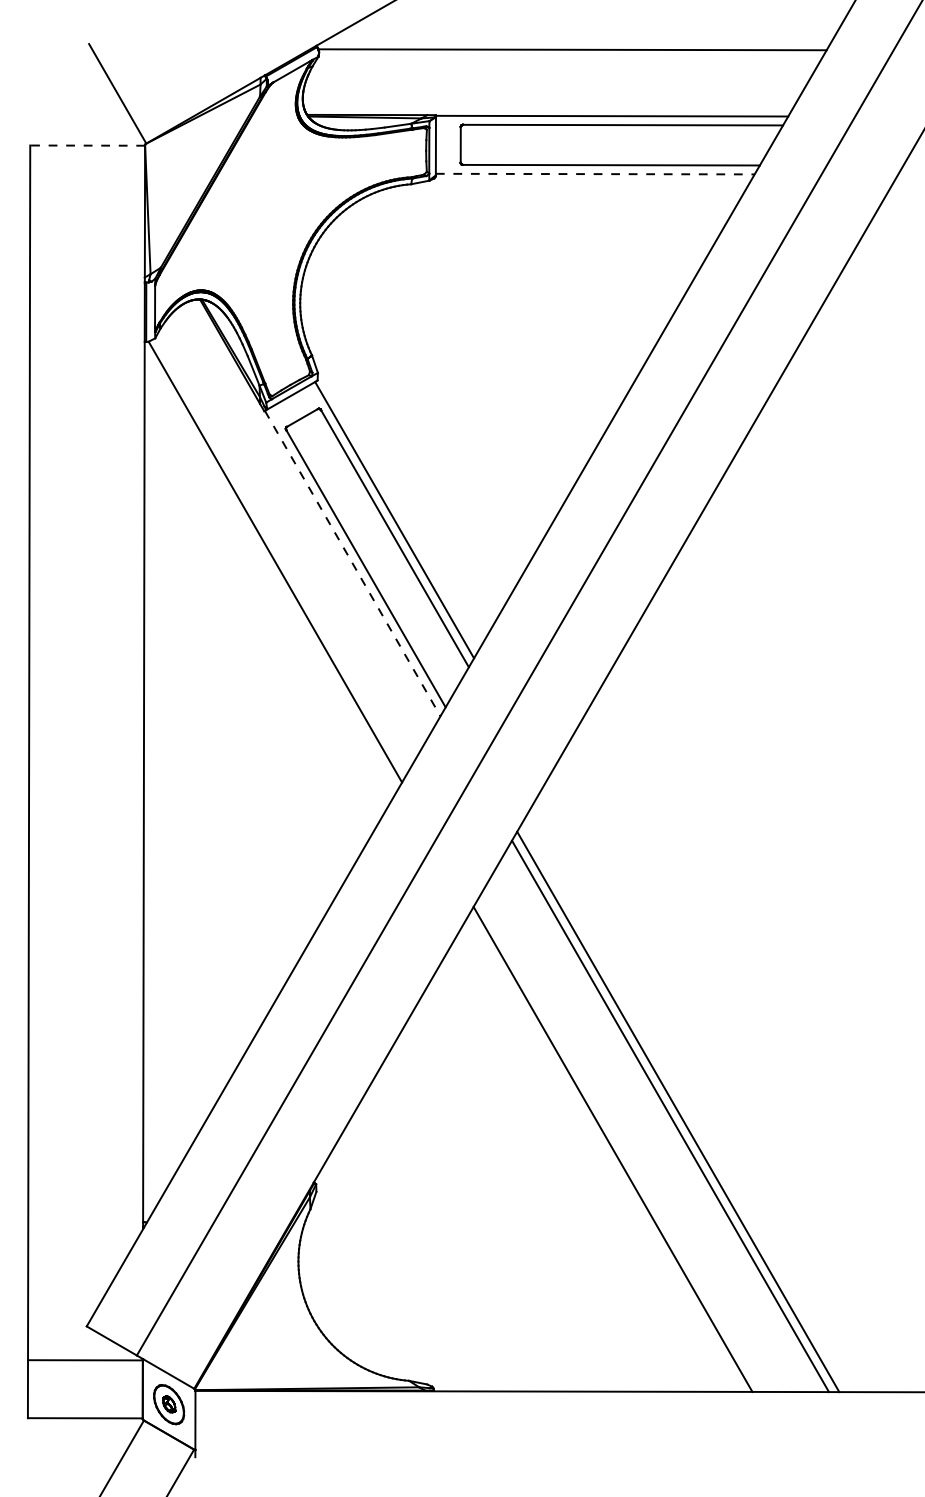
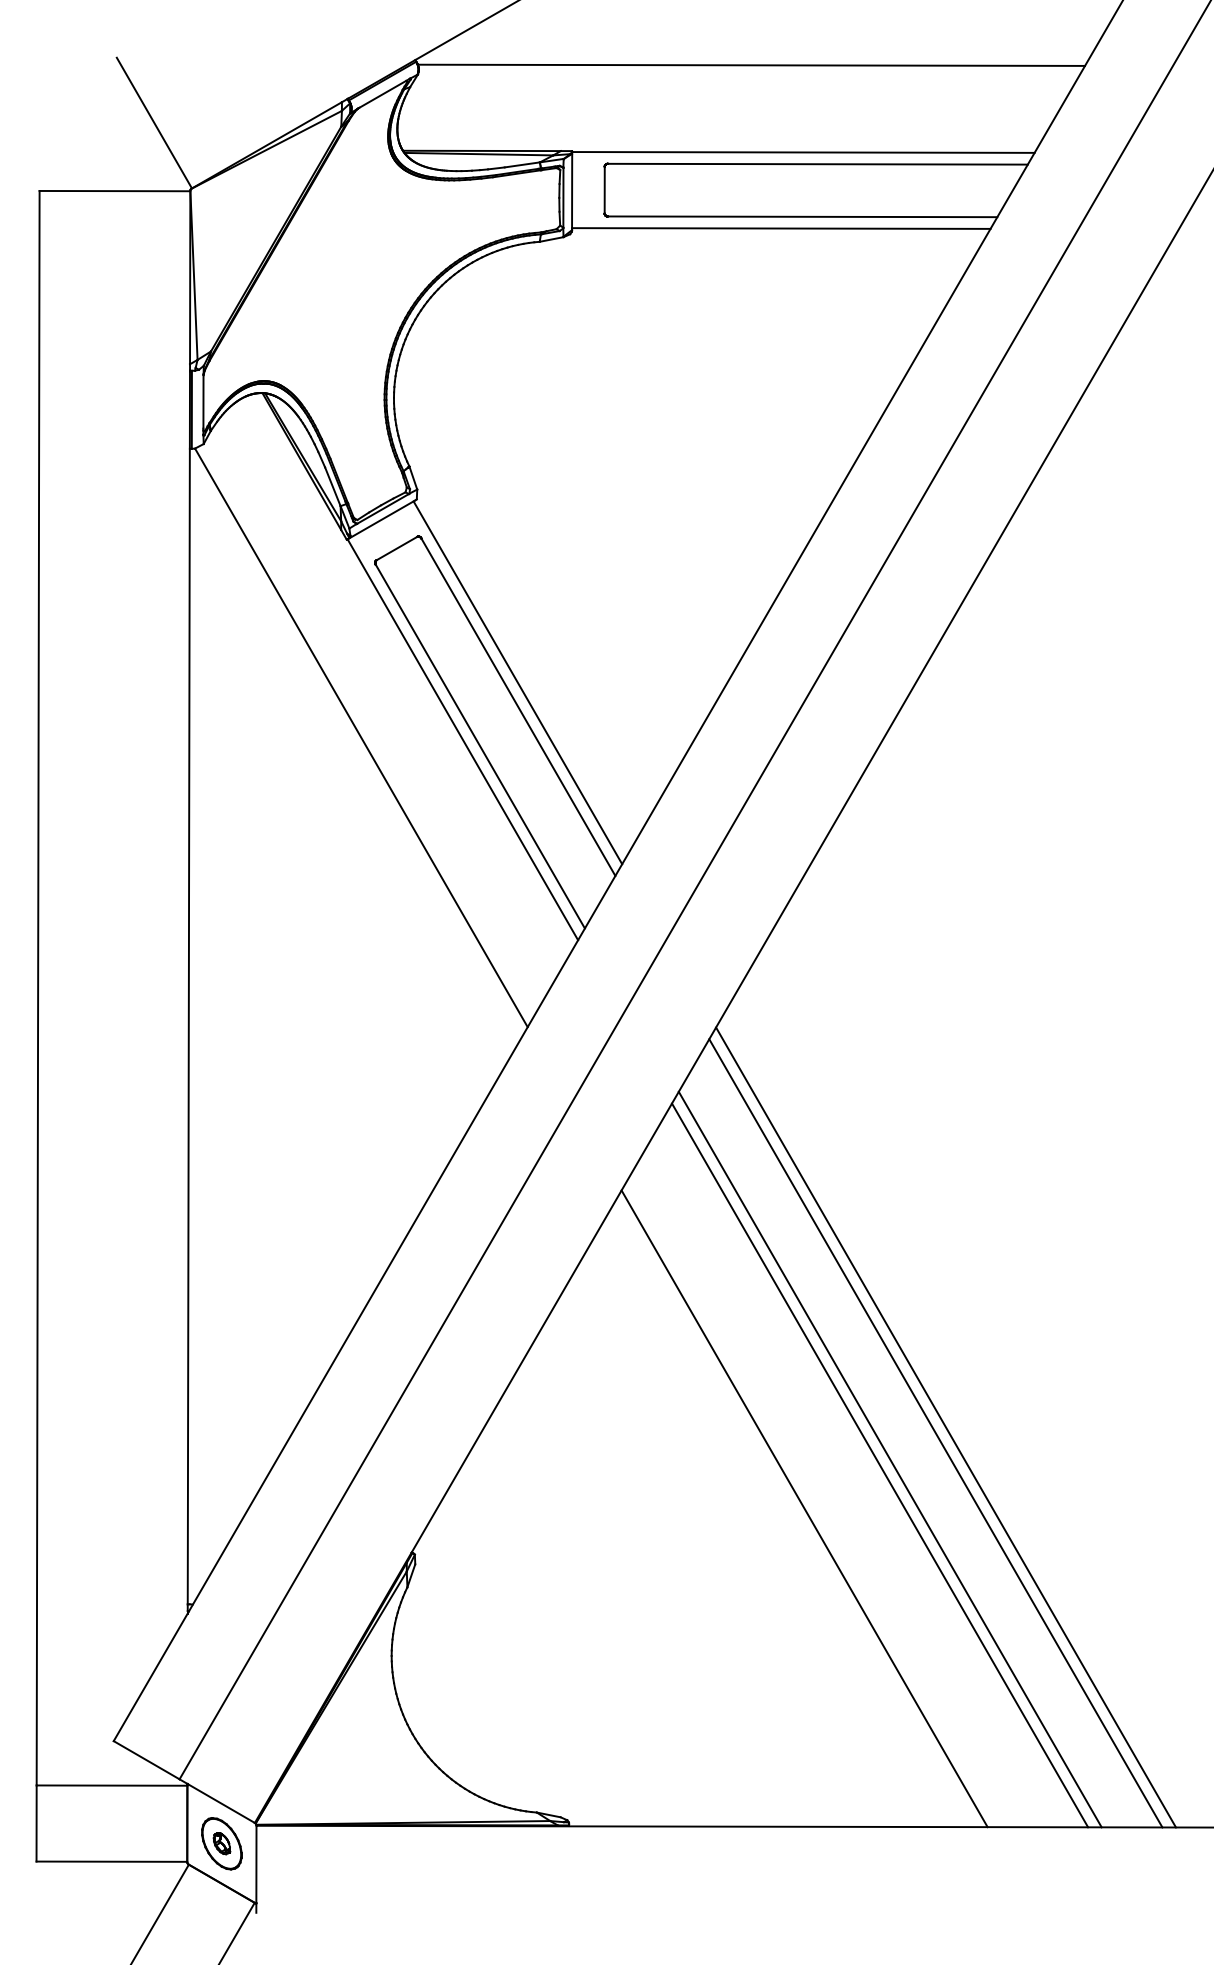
line: (87, 145) -> (114, 191), dashed -> solid
line: (595, 174) -> (781, 228), dashed -> solid
line: (353, 564) -> (463, 740), dashed -> solid
line: (720, 1087) -> (945, 1427), added
line: (712, 1092) -> (935, 1433), added

